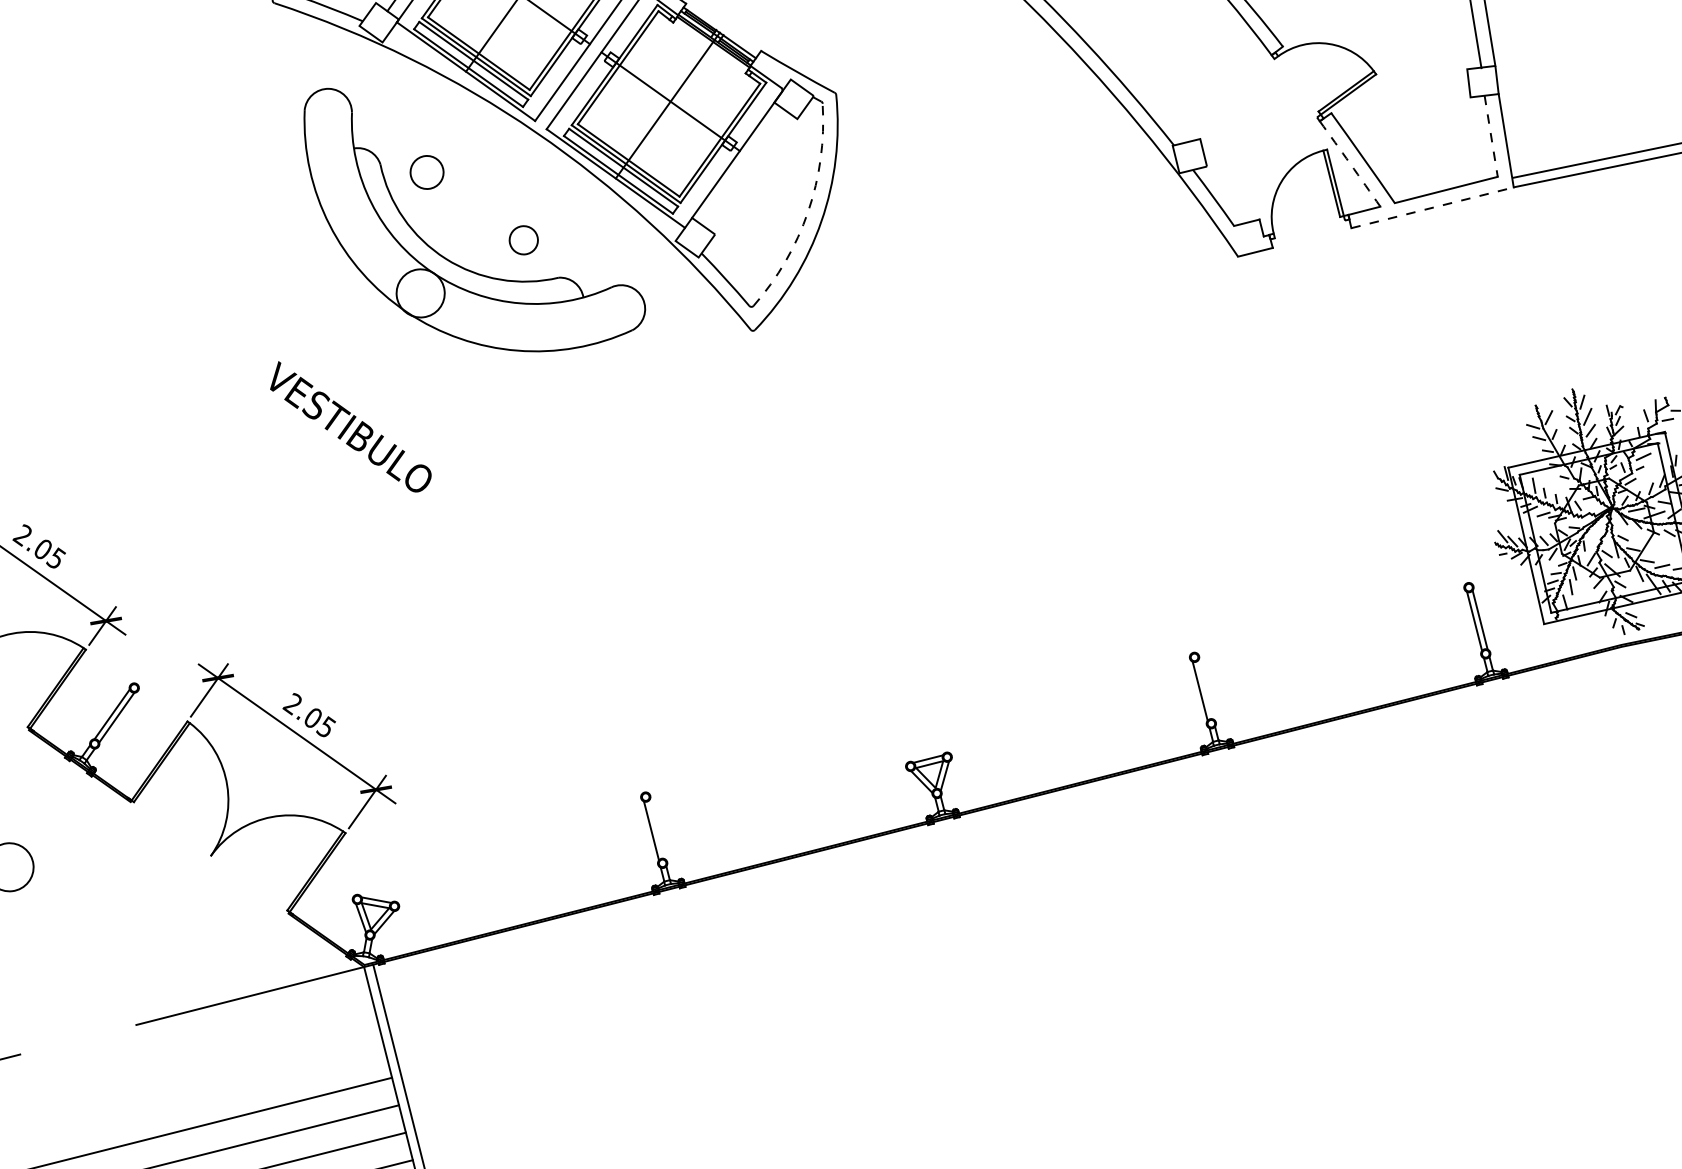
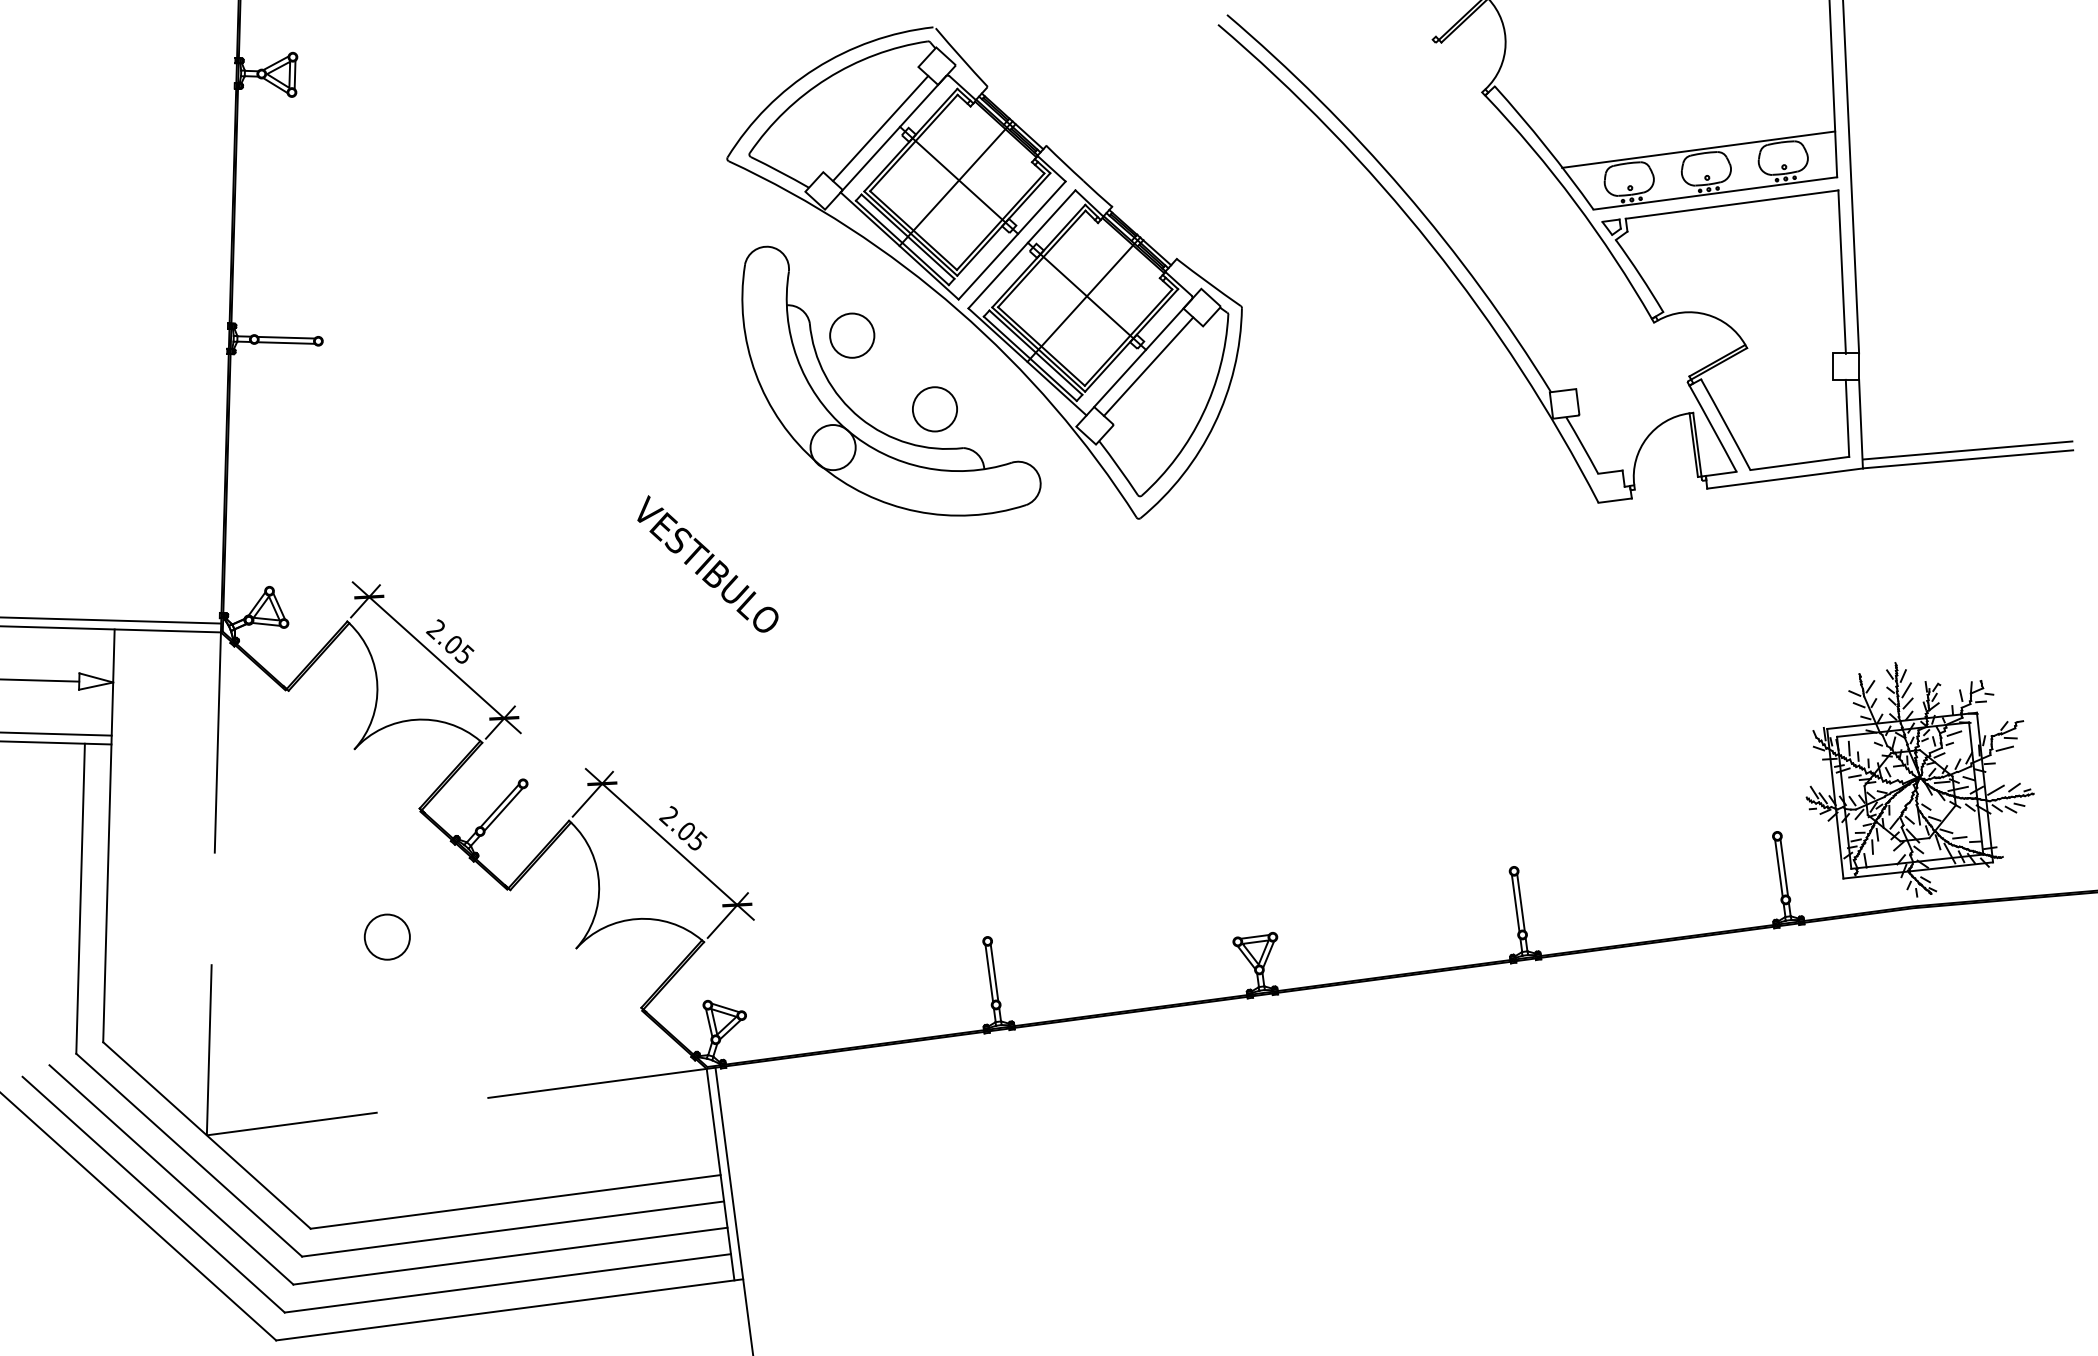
line: (1491, 136) -> (1847, 418), dashed -> solid
arc: (1350, 163) -> (1713, 428), dashed -> solid
line: (744, 168) -> (1148, 366), added
circle: (427, 172) -> (852, 335), size x1.43
line: (1433, 207) -> (1785, 478), dashed -> solid
arc: (808, 211) -> (1203, 413), dashed -> solid
circle: (523, 240) -> (934, 409), size x1.67
text: (349, 426) -> (707, 563), moved
line: (1205, 689) -> (1520, 902), added
line: (656, 829) -> (994, 972), added

